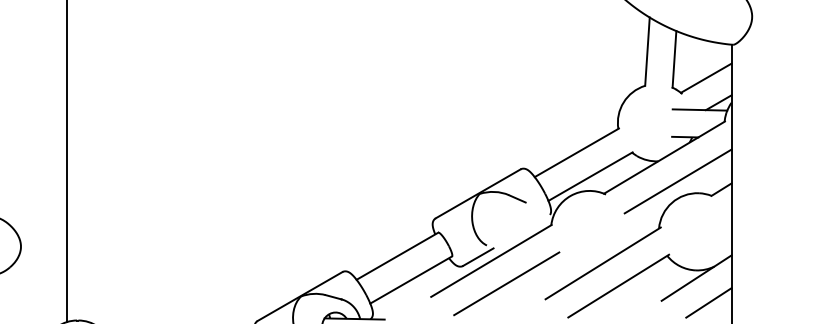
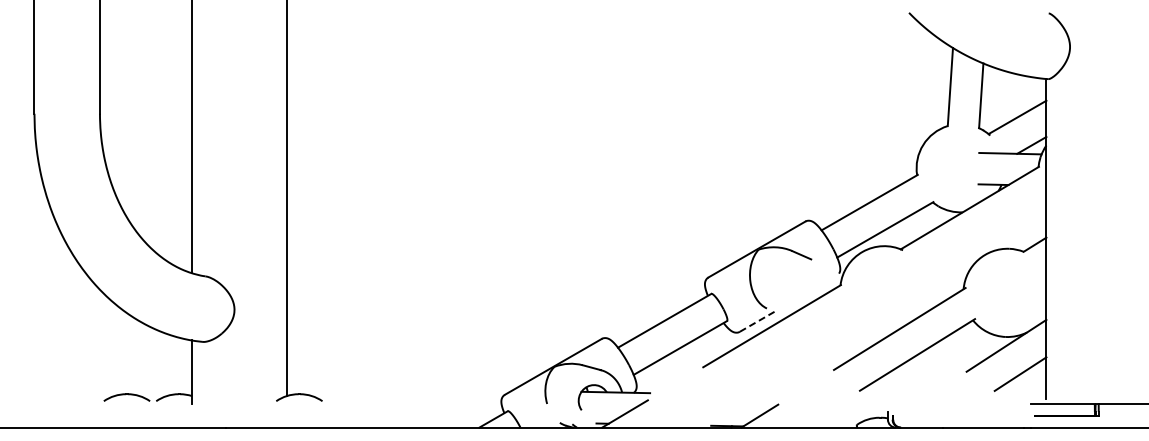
line: (678, 180) -> (985, 234), removed
line: (478, 256) -> (757, 321), solid -> dashed
line: (506, 283) -> (789, 352), removed

